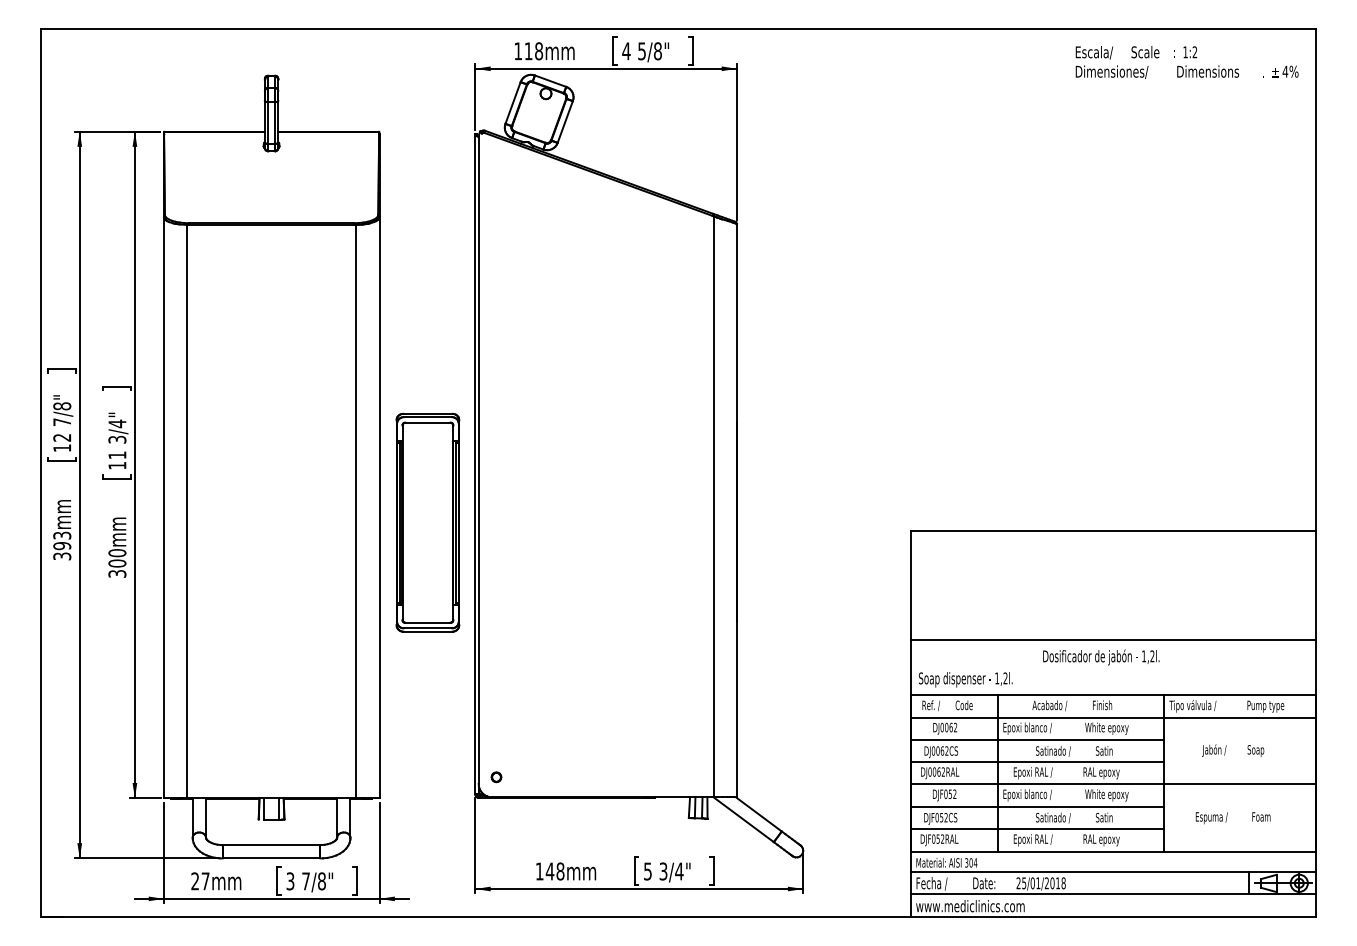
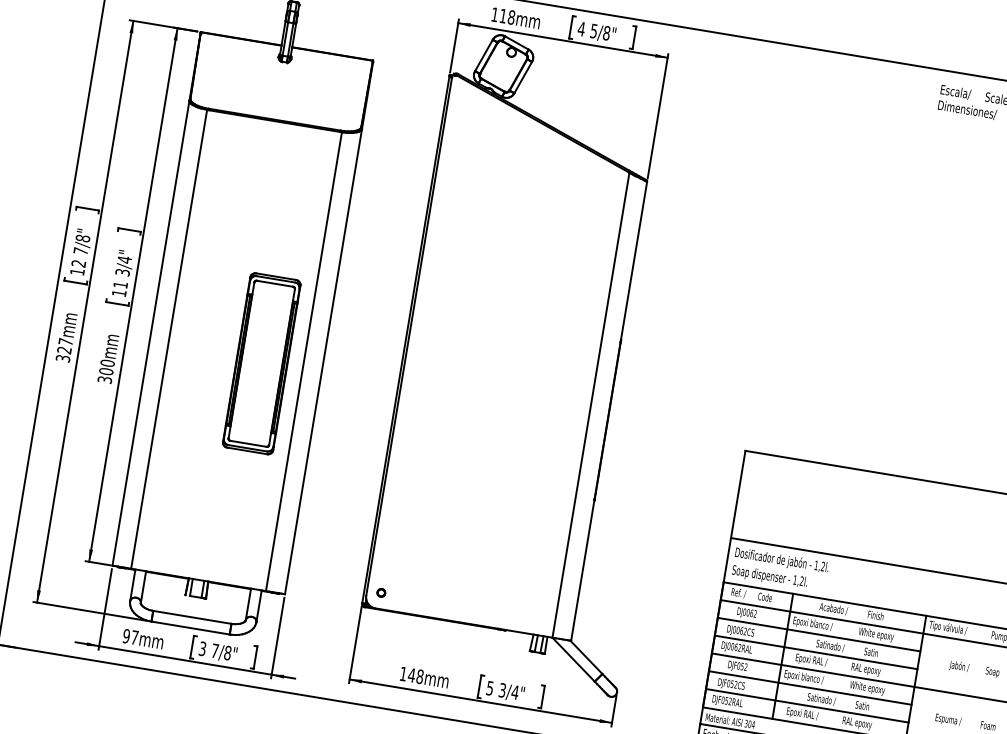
part: (427, 522) -> (261, 363), moved
text: (62, 540) -> (65, 345), 393mm -> 327mm
text: (1101, 657) -> (782, 560), moved
text: (195, 881) -> (126, 636), 27mm -> 97mm

